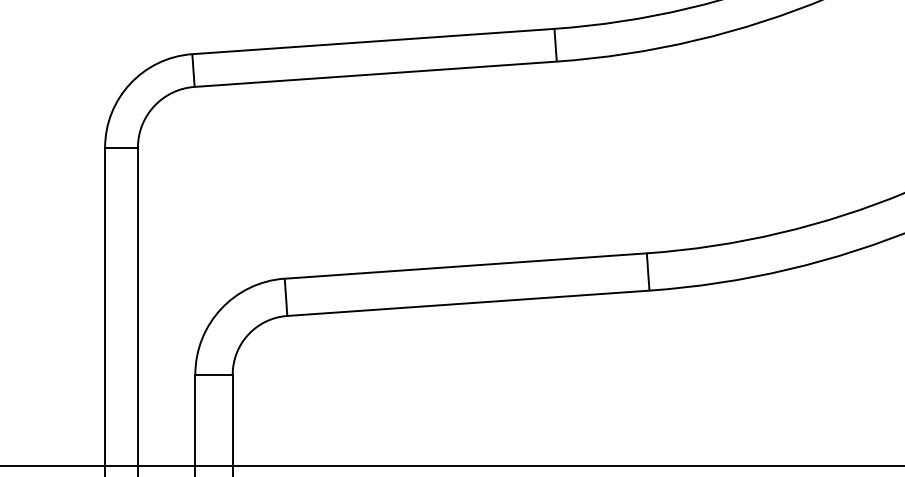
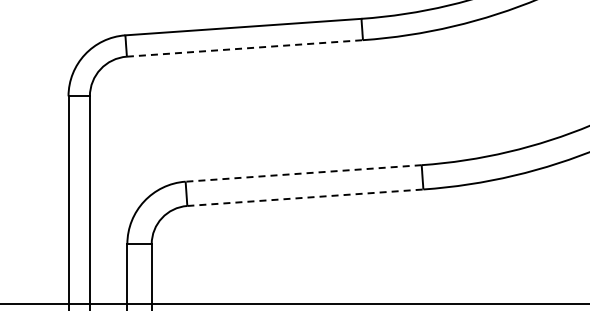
line: (376, 74) -> (245, 48), solid -> dashed
line: (465, 266) -> (303, 173), solid -> dashed
line: (468, 302) -> (305, 197), solid -> dashed

